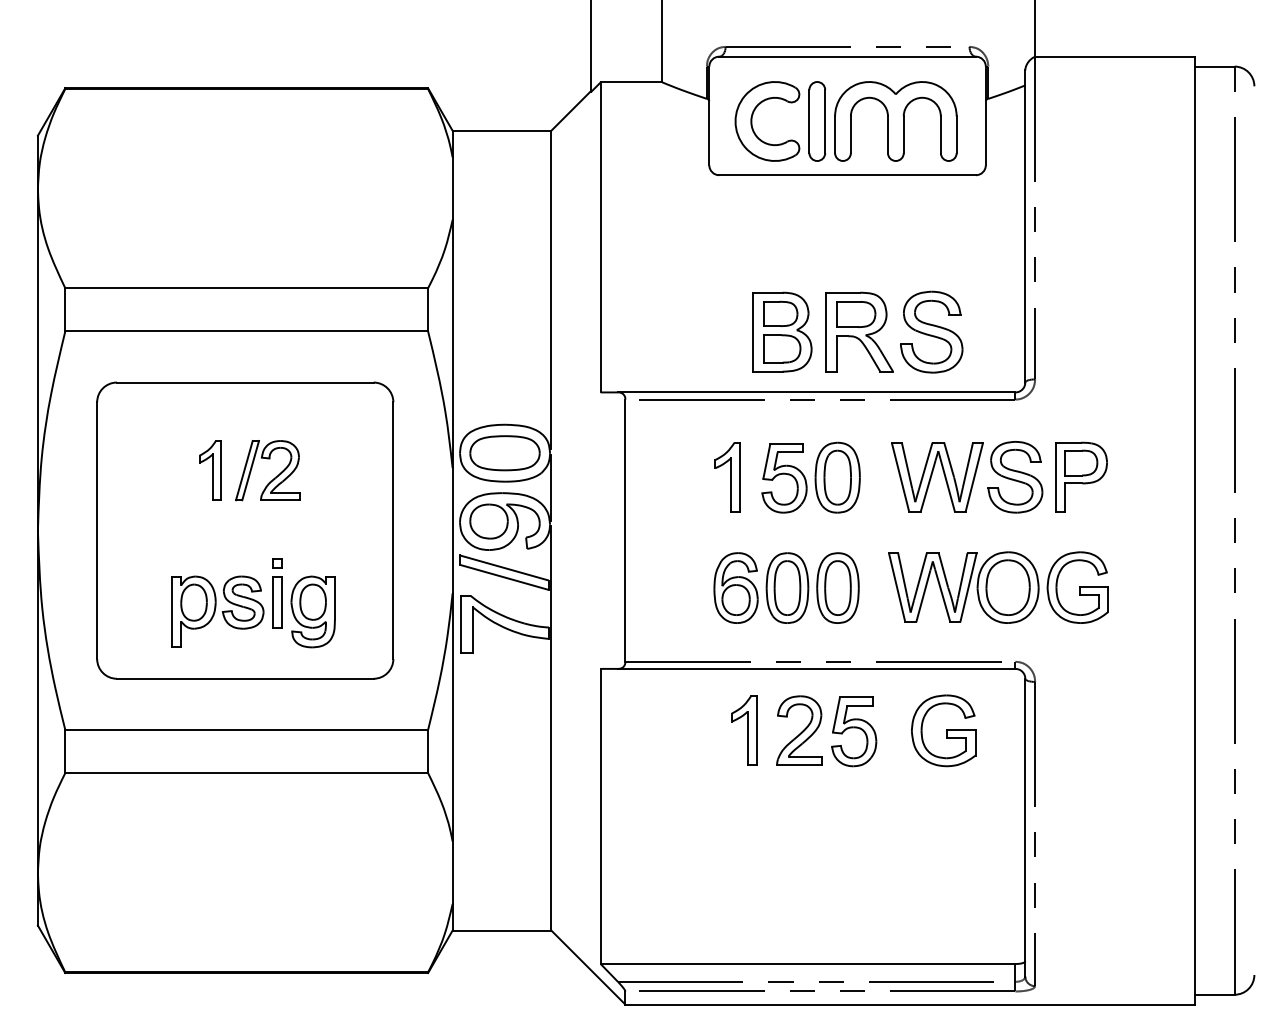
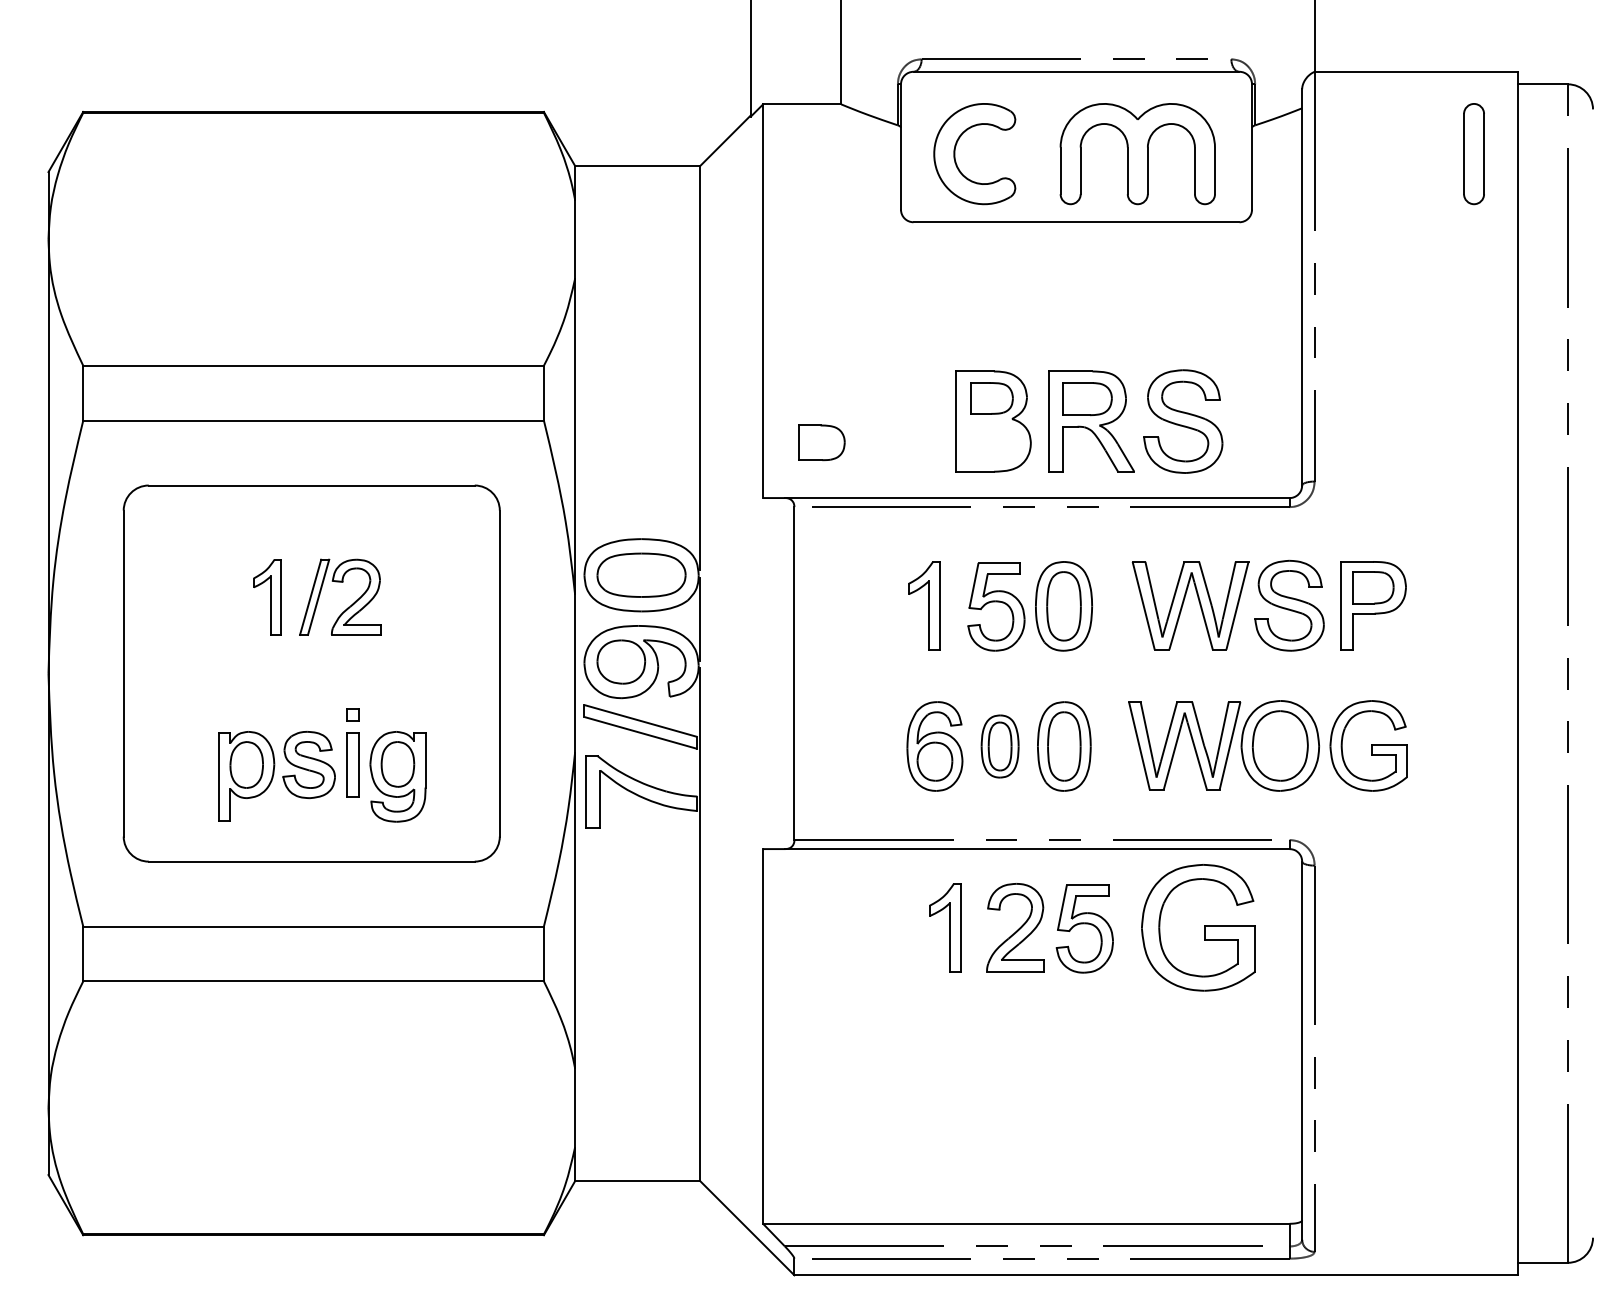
part: (816, 121) -> (1473, 154), moved
part: (782, 348) -> (821, 442), moved
part: (786, 588) -> (999, 746), size x0.7
part: (943, 730) -> (1198, 927), size x1.4

